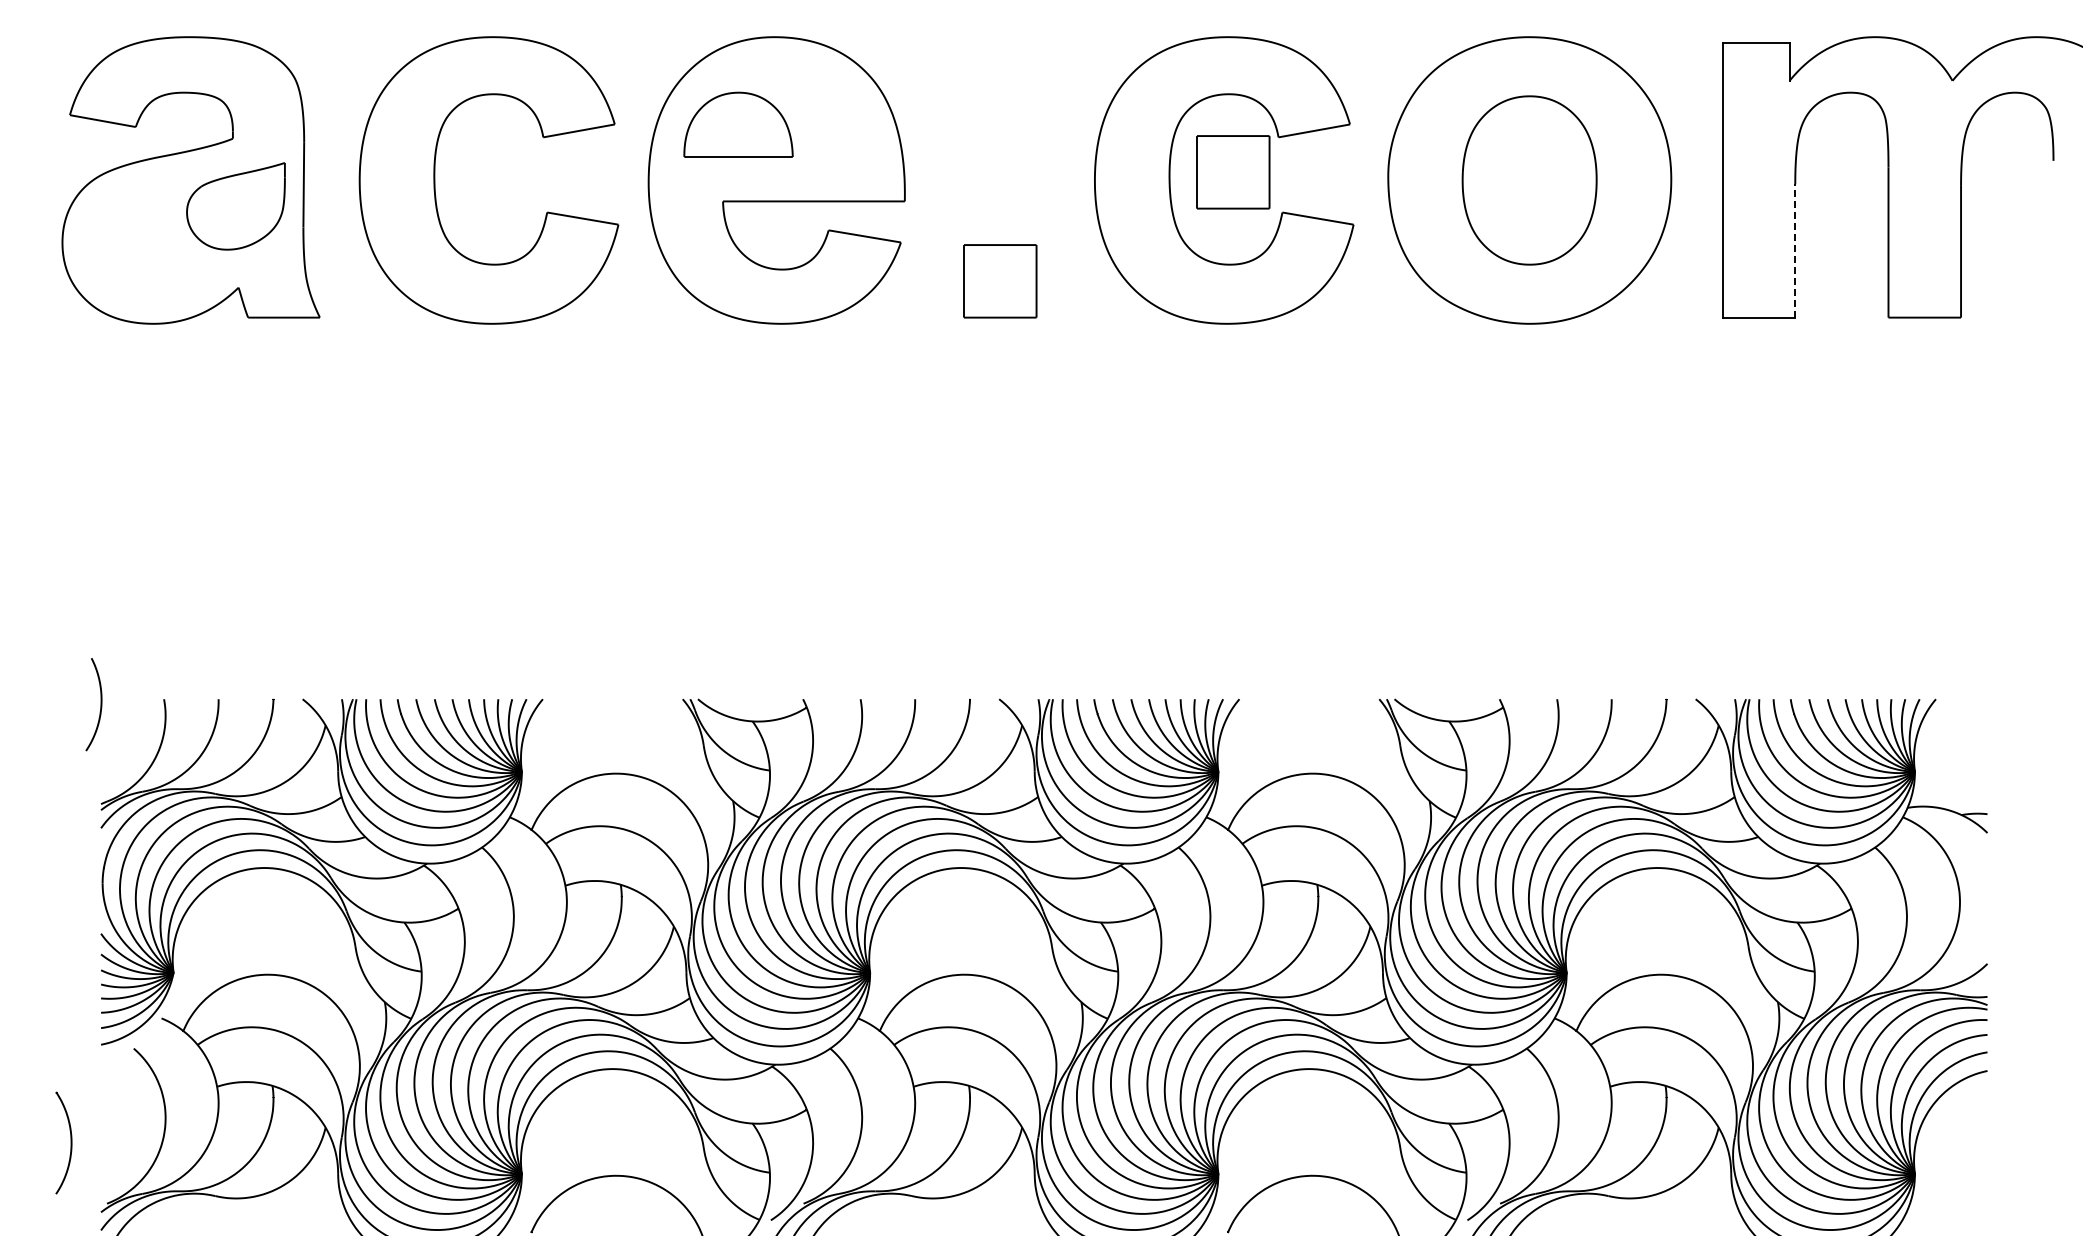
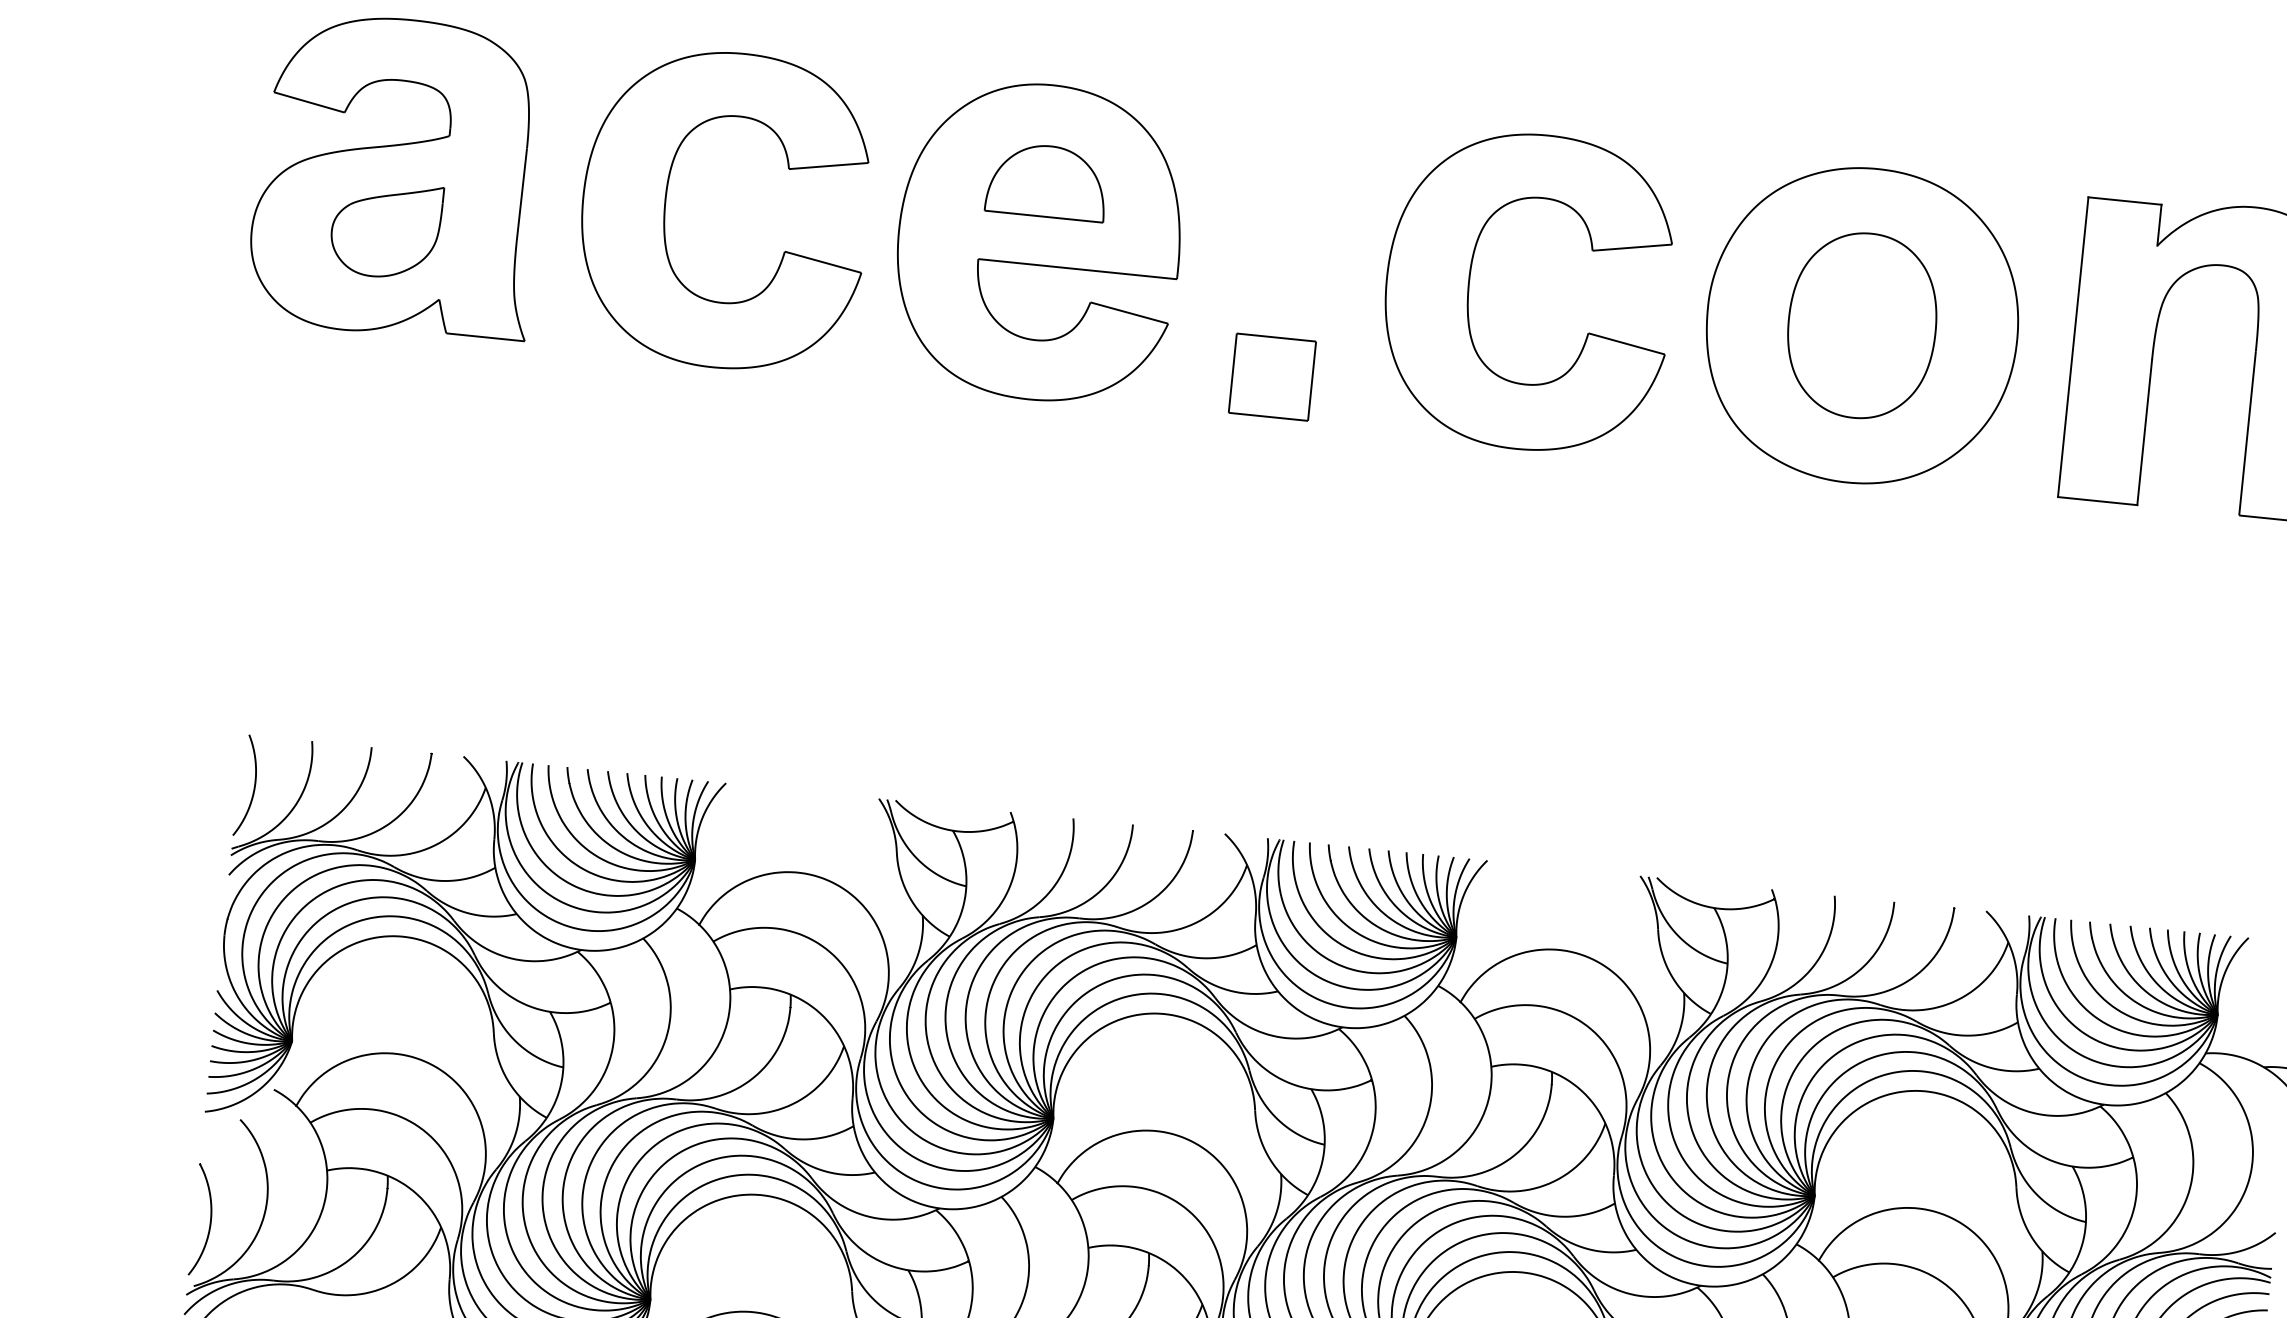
part: (738, 124) -> (1047, 181), moved
part: (1233, 172) -> (1539, 284), removed
part: (235, 206) -> (385, 229), moved
line: (1795, 251) -> (2144, 432), dashed -> solid
curve: (100, 704) -> (253, 786), moved
curve: (70, 1142) -> (209, 1220), moved

